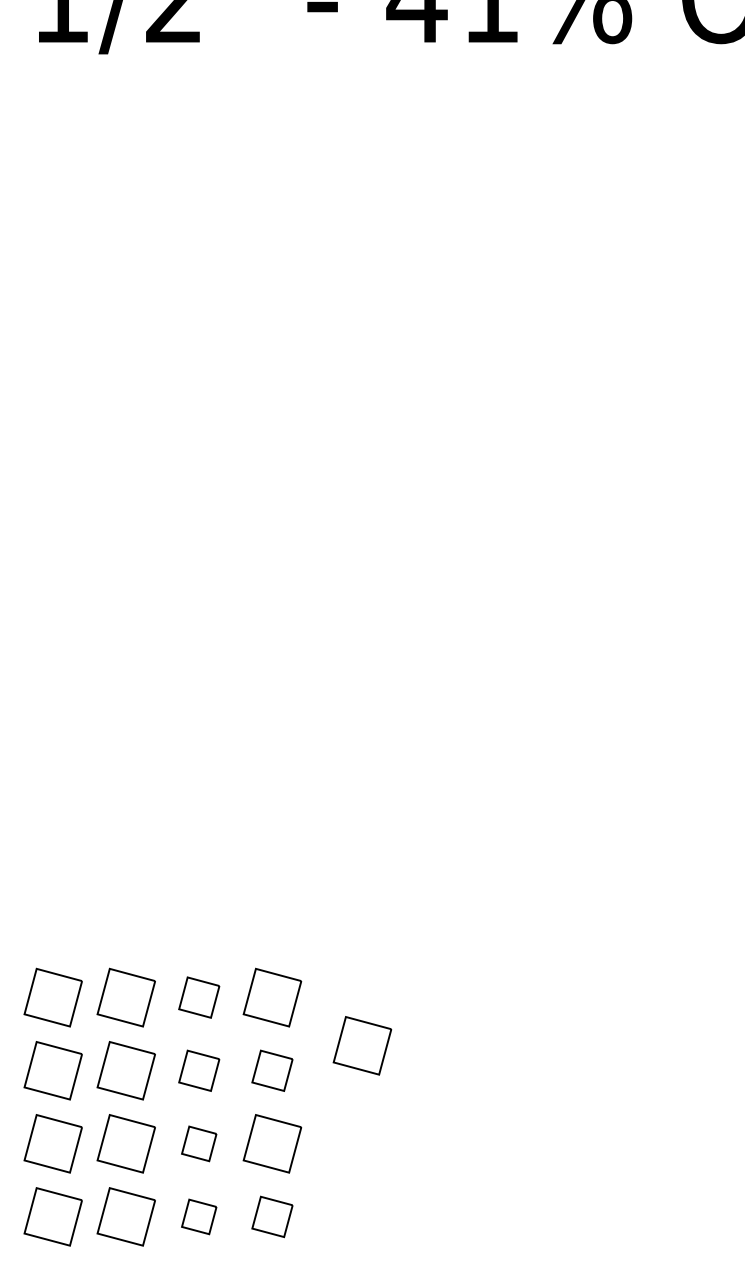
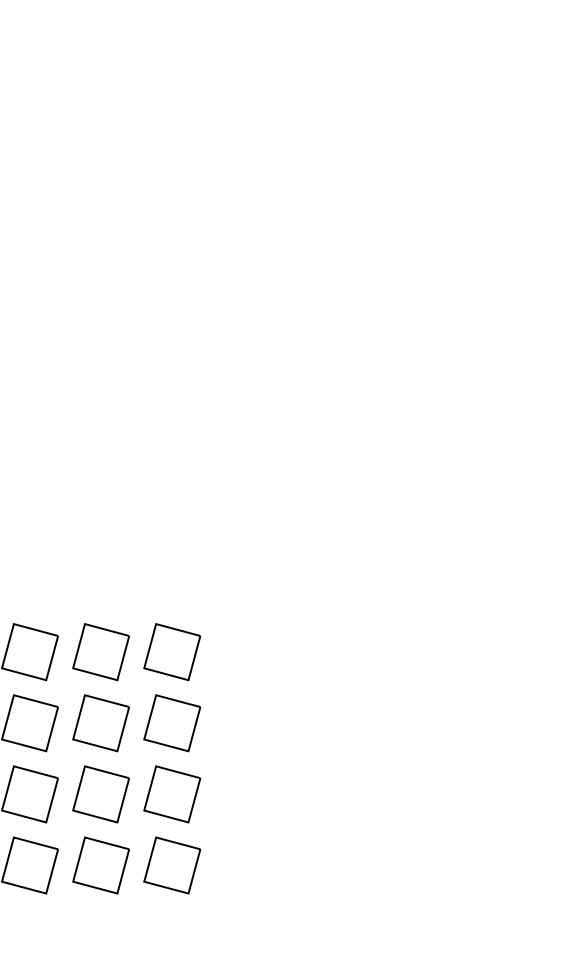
part: (198, 997) -> (100, 651), size x1.43
part: (362, 1045) -> (259, 698), removed
part: (198, 1070) -> (100, 723), size x1.43
part: (272, 1070) -> (172, 723), size x1.43
part: (198, 1143) -> (100, 794), size x1.67
part: (198, 1216) -> (100, 865), size x1.67
part: (272, 1216) -> (172, 865), size x1.43

